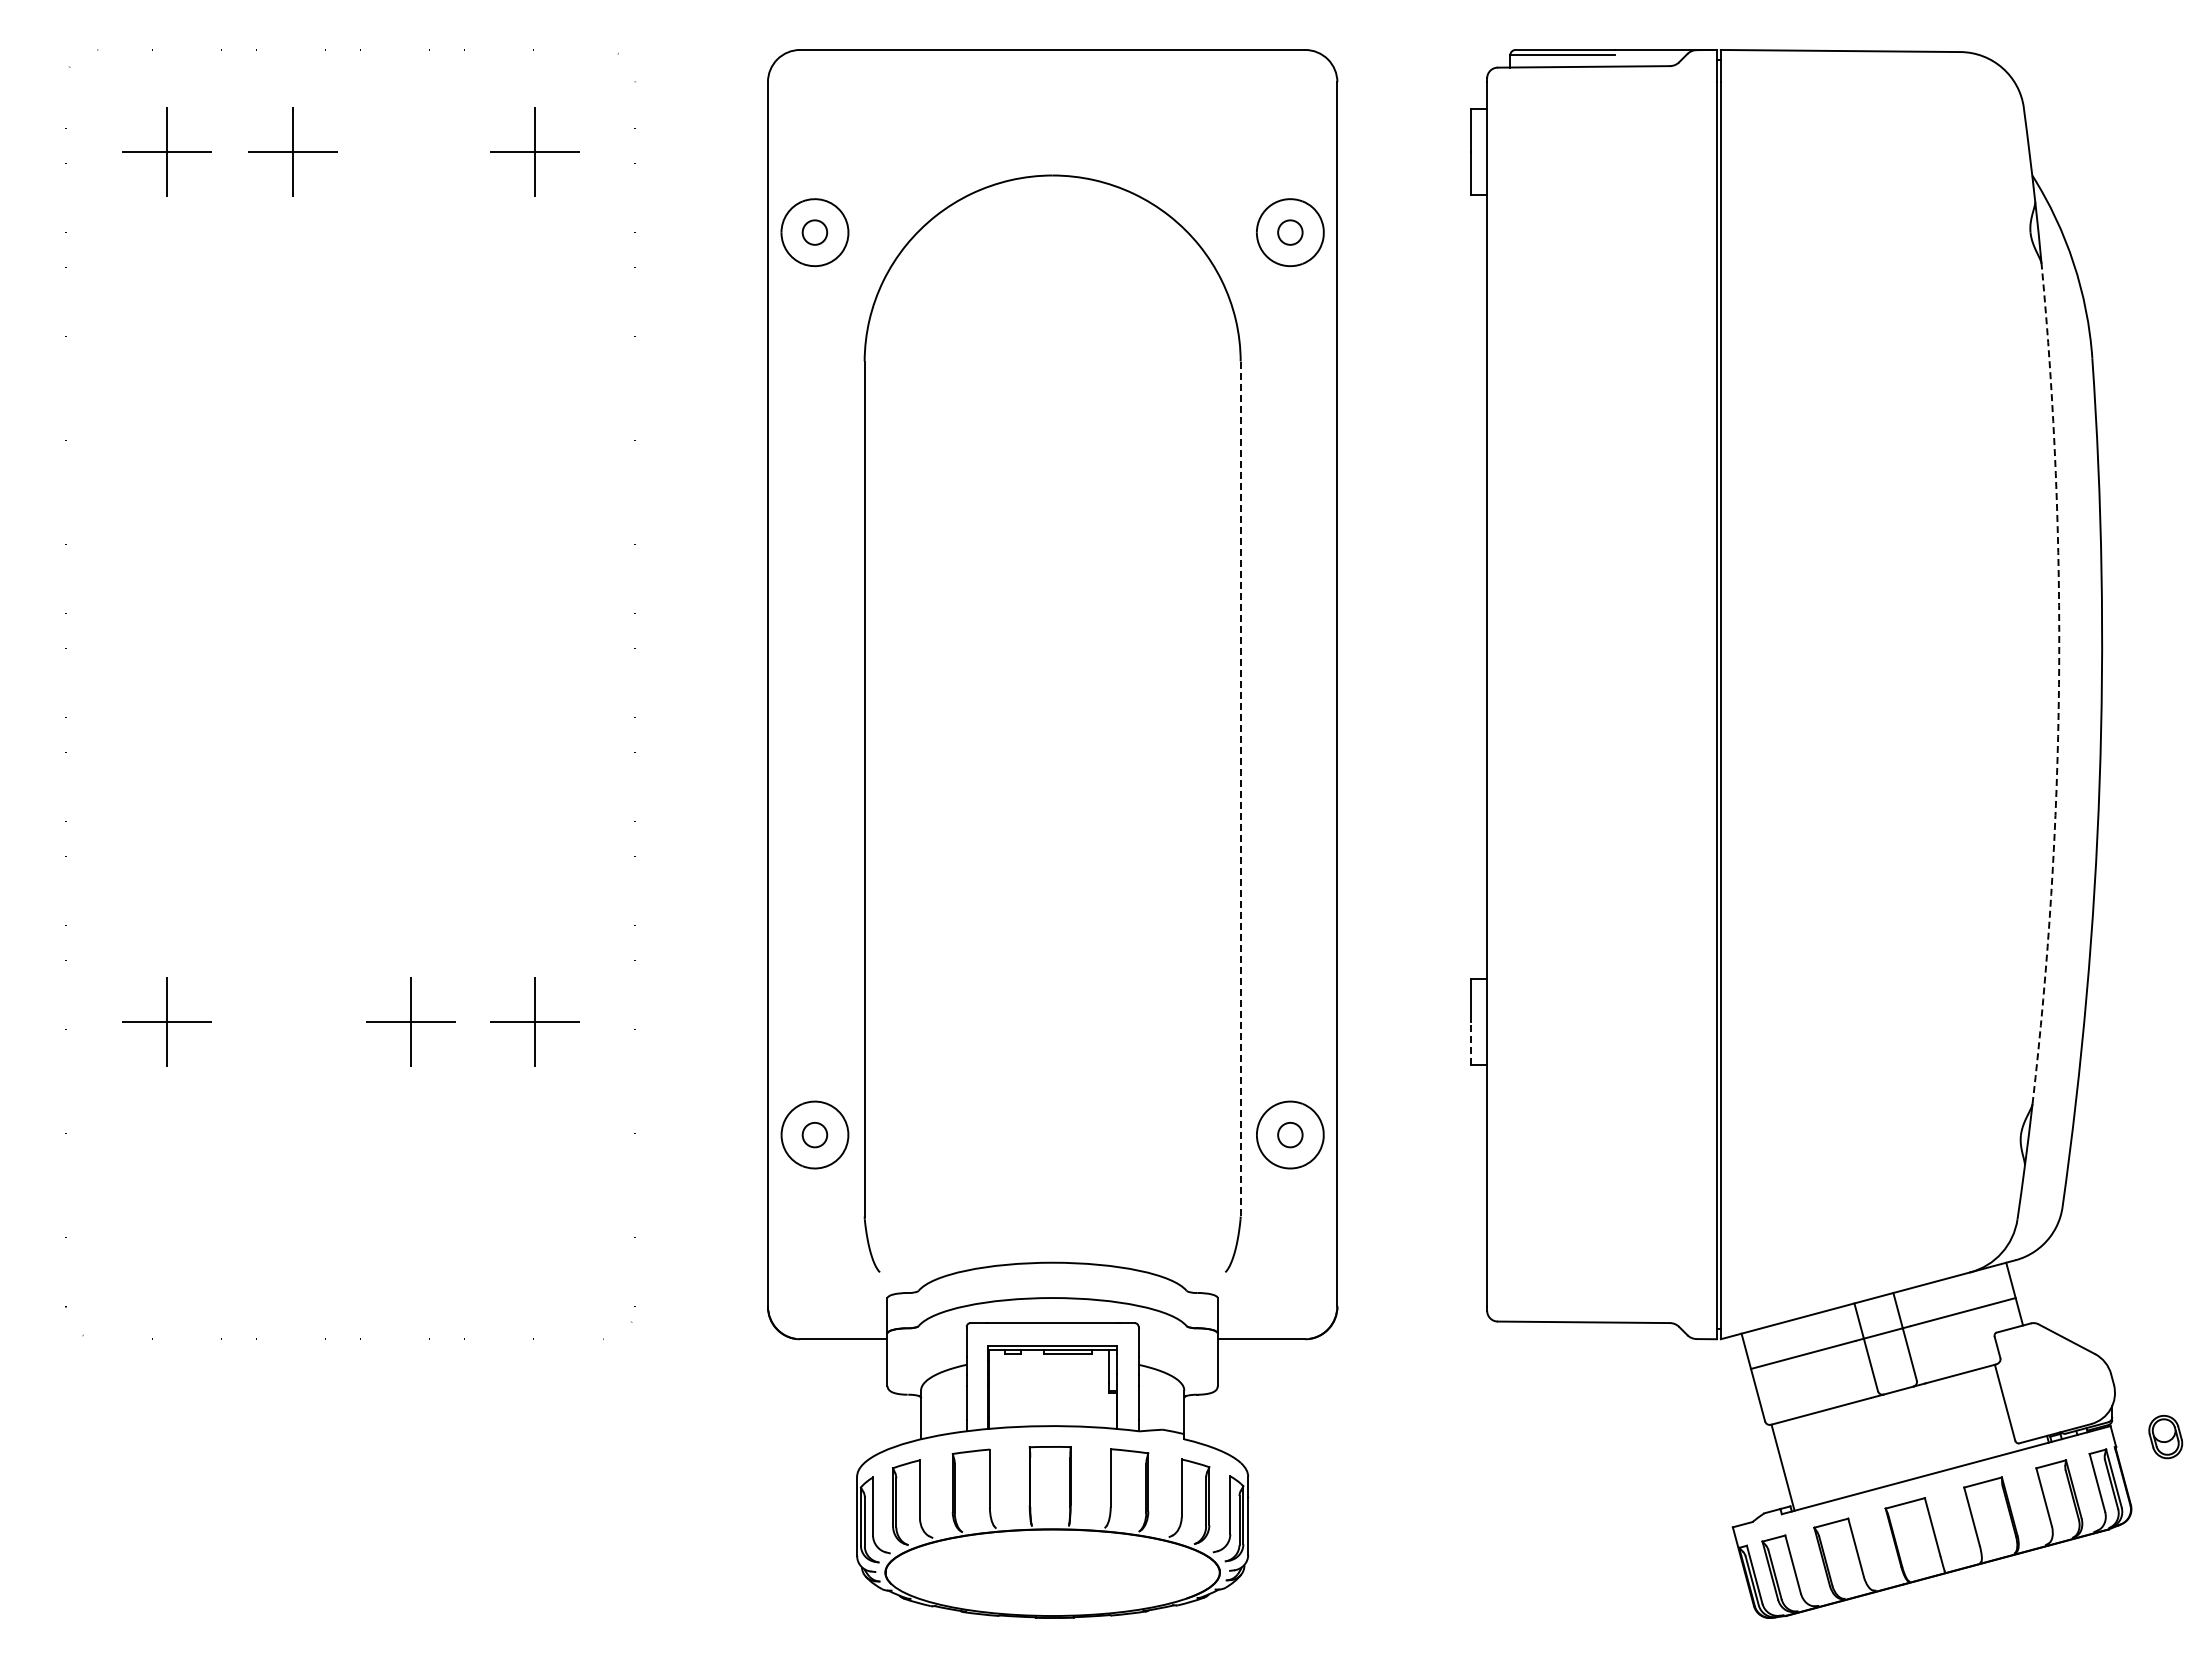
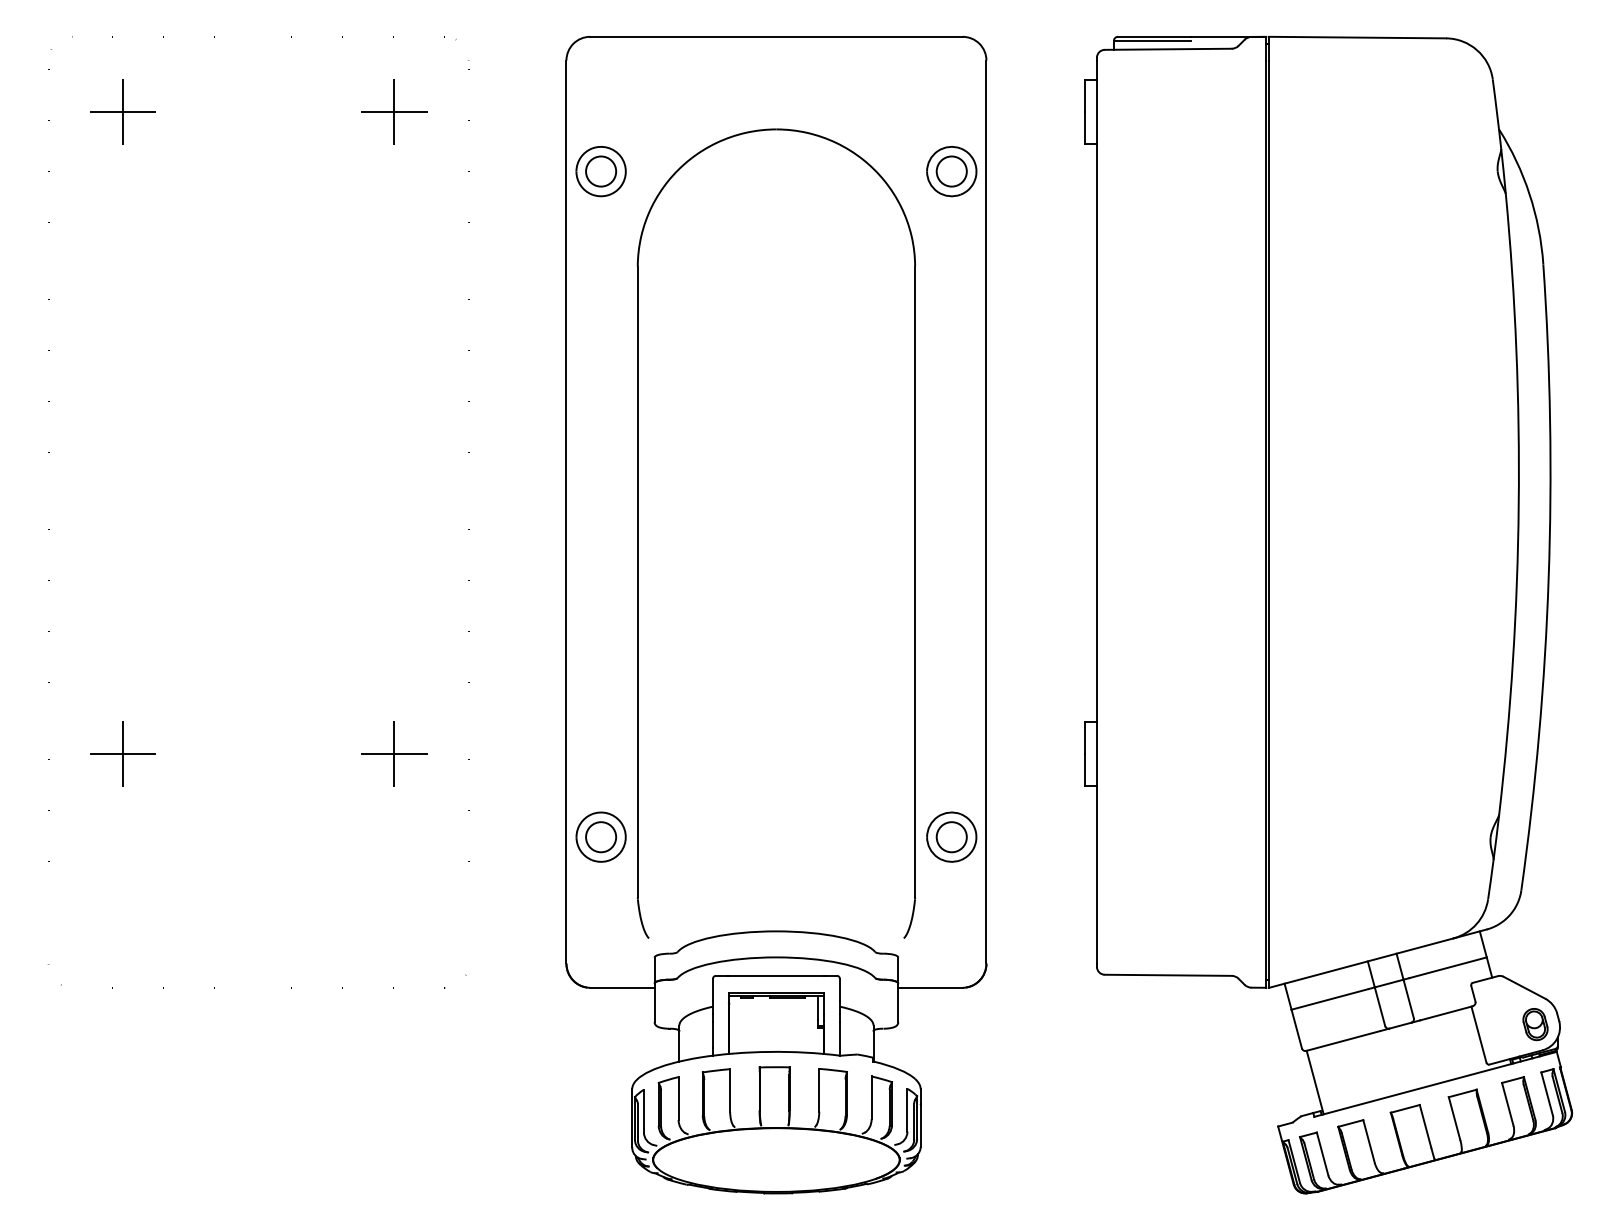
part: (292, 151) -> (215, 111), removed
circle: (814, 232) -> (600, 171), size x1.67
circle: (1289, 232) -> (951, 171), size x1.67
arc: (2059, 684) -> (1519, 504), dashed -> solid
line: (1240, 789) -> (915, 582), dashed -> solid
part: (410, 1021) -> (302, 753), removed
line: (1471, 1043) -> (1085, 769), dashed -> solid
circle: (814, 1134) -> (600, 836), size x1.67
circle: (1289, 1134) -> (951, 836), size x1.67
part: (2165, 1436) -> (1535, 1024), moved

